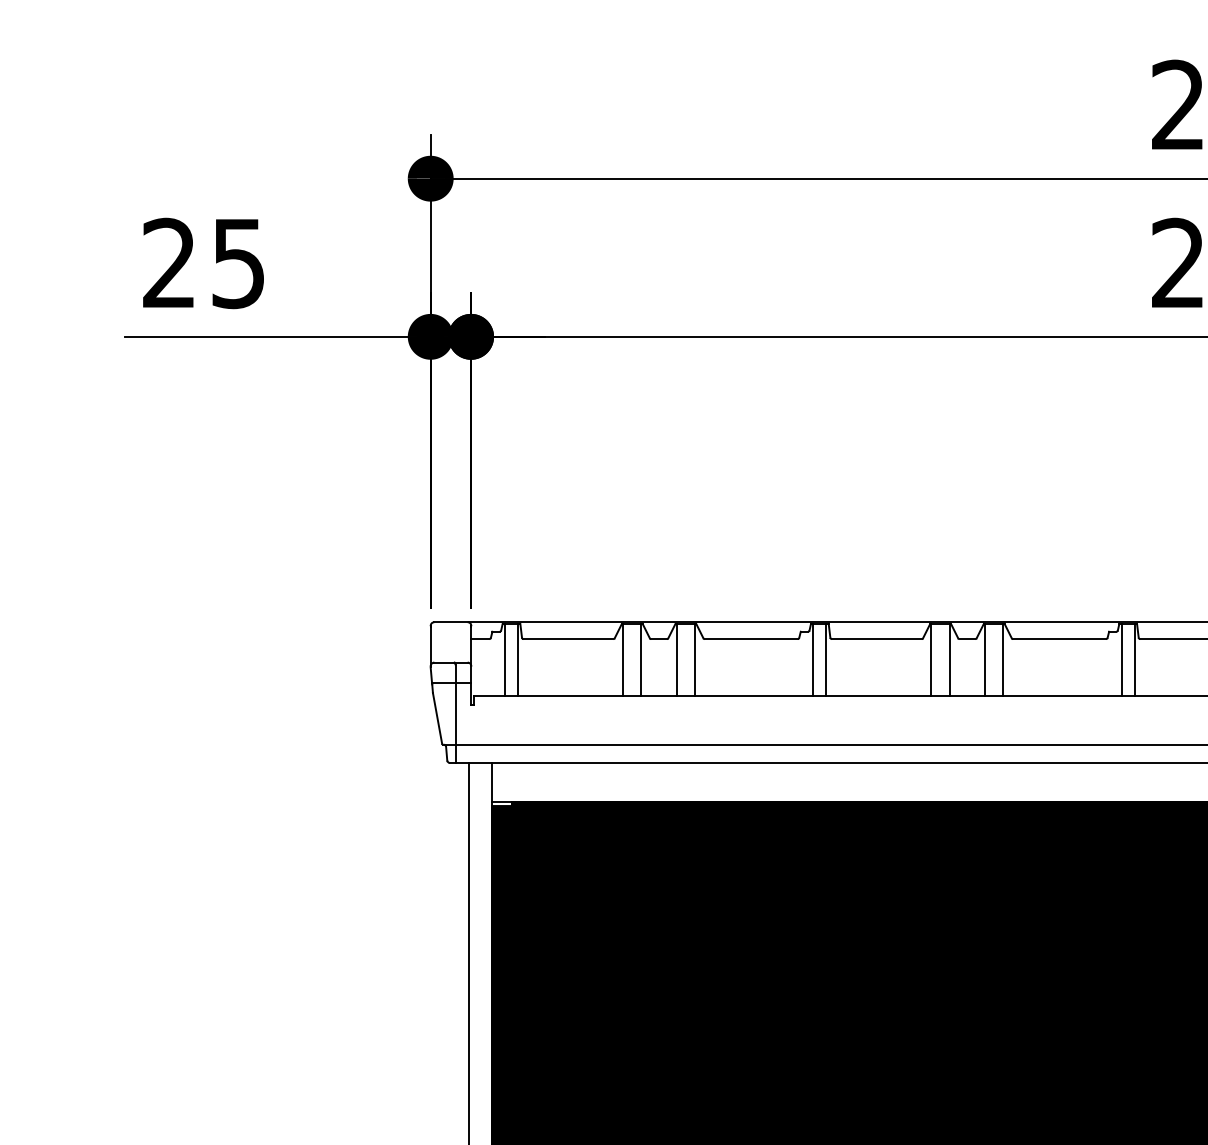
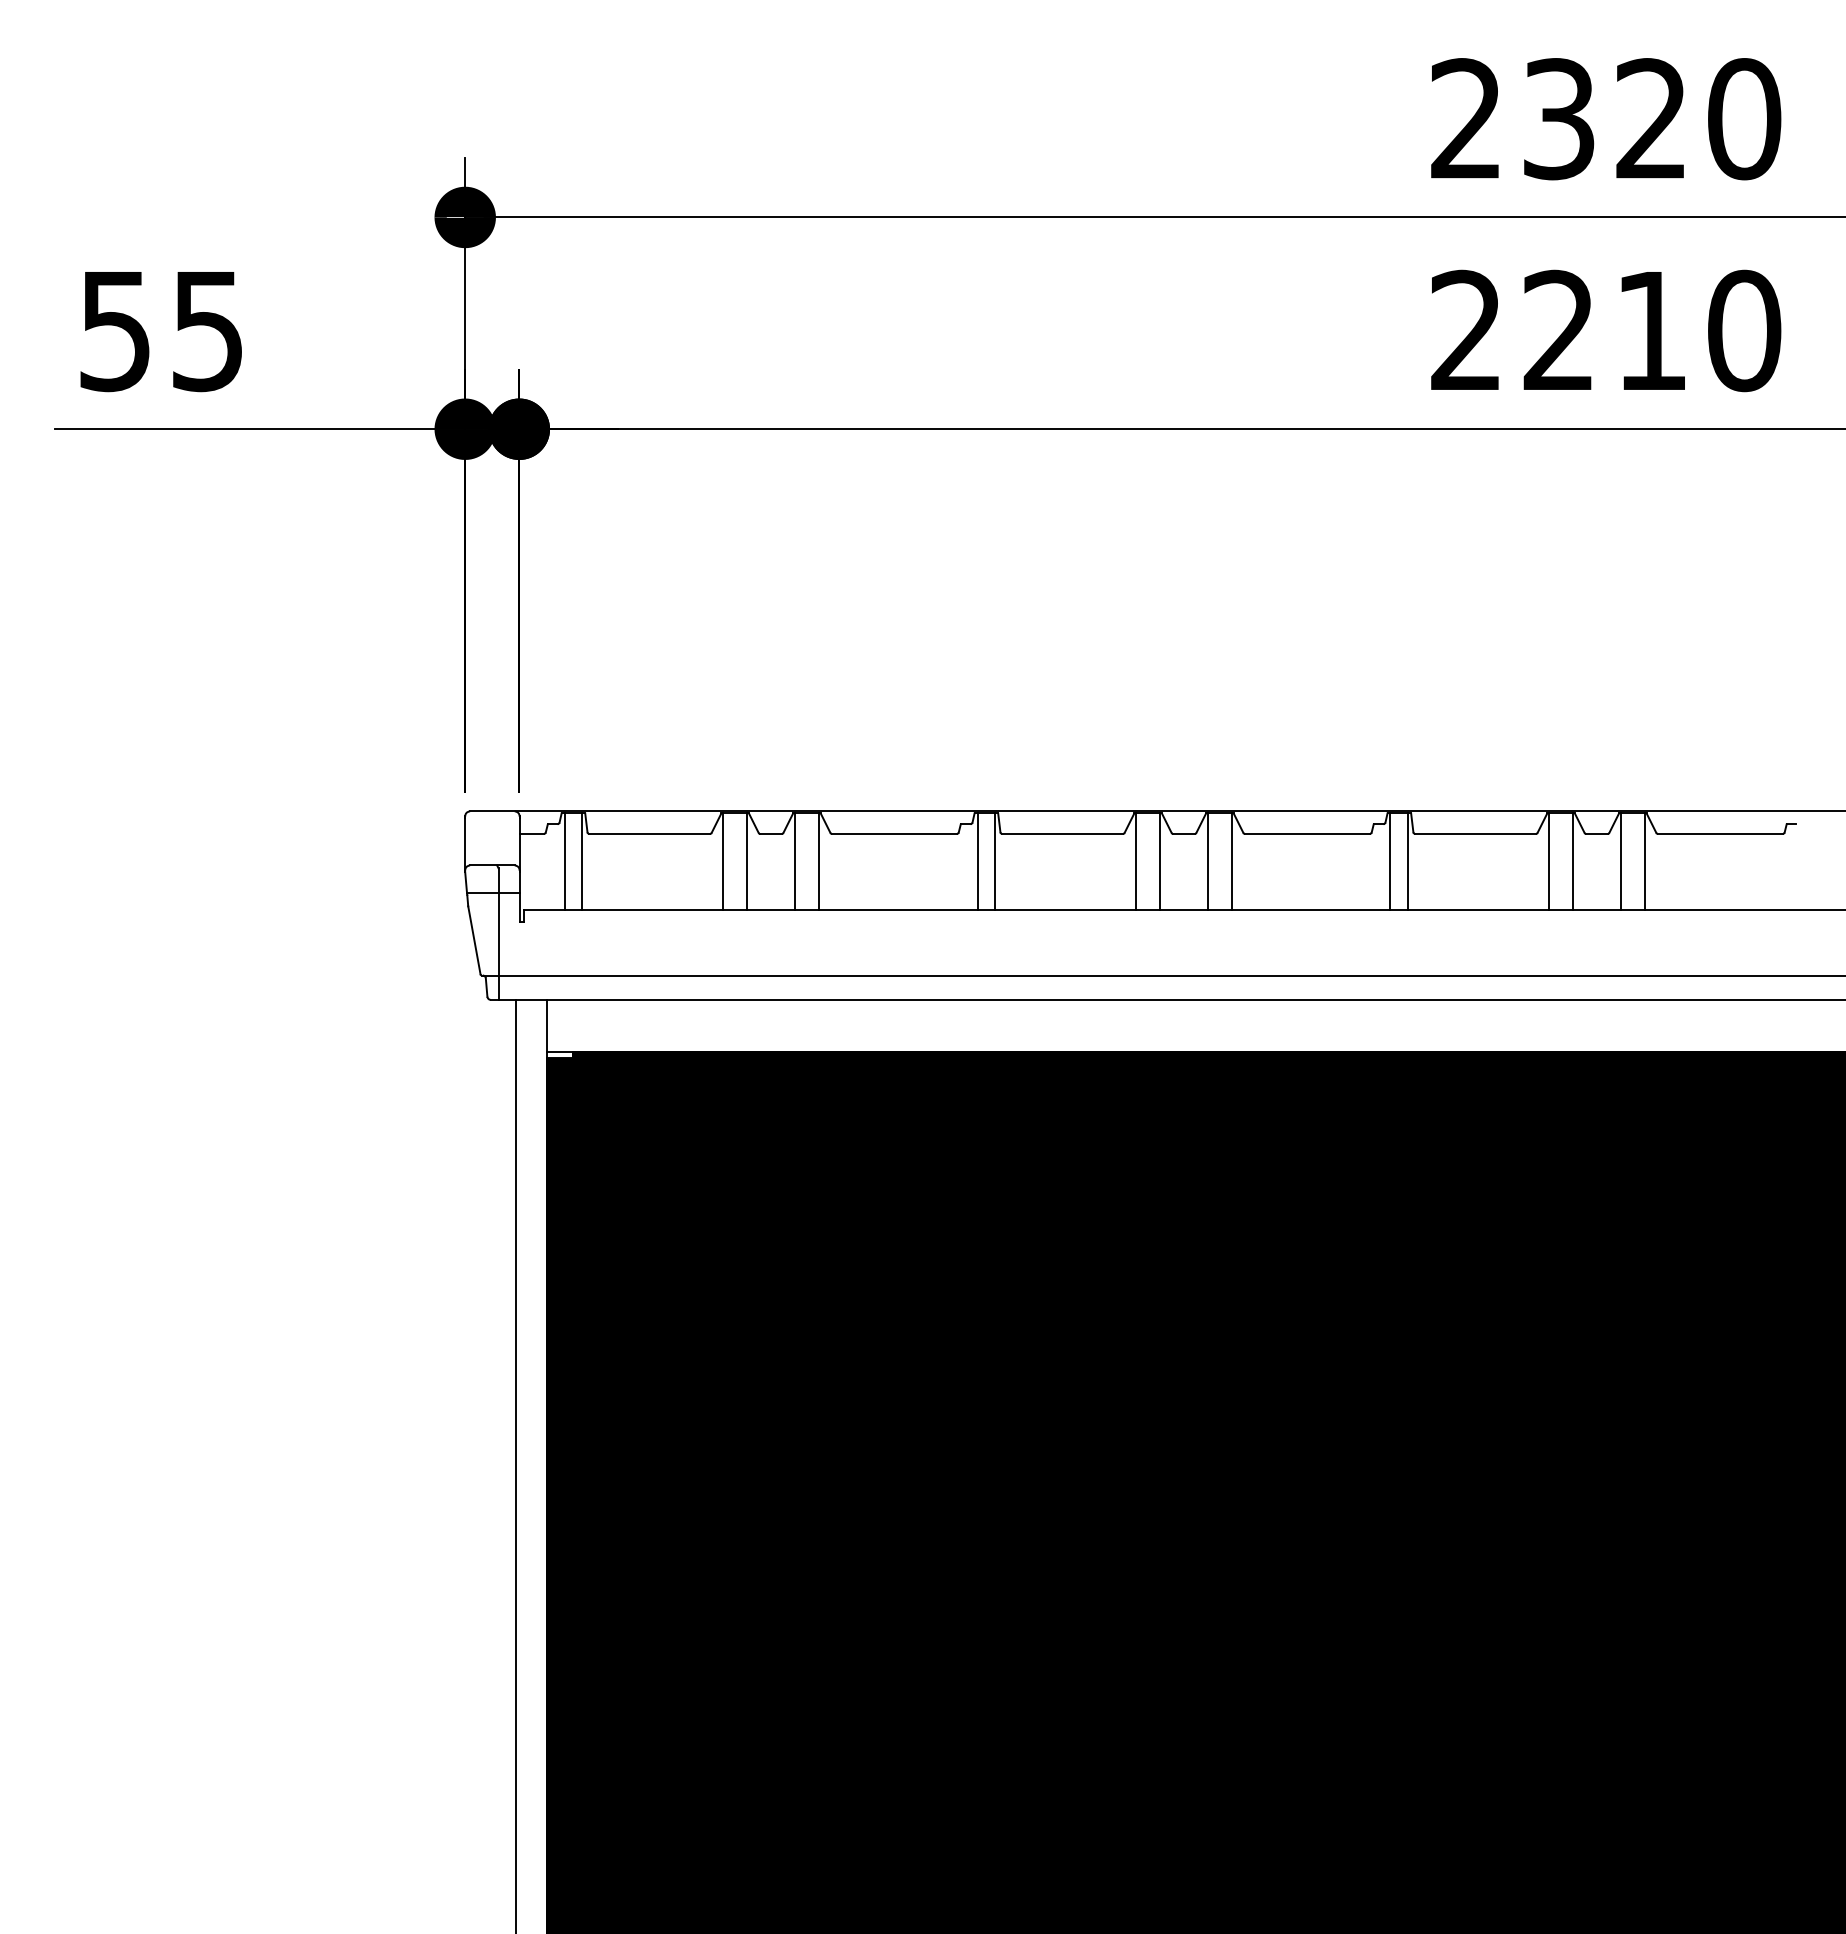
text: (168, 263) -> (114, 330), 25 -> 55

